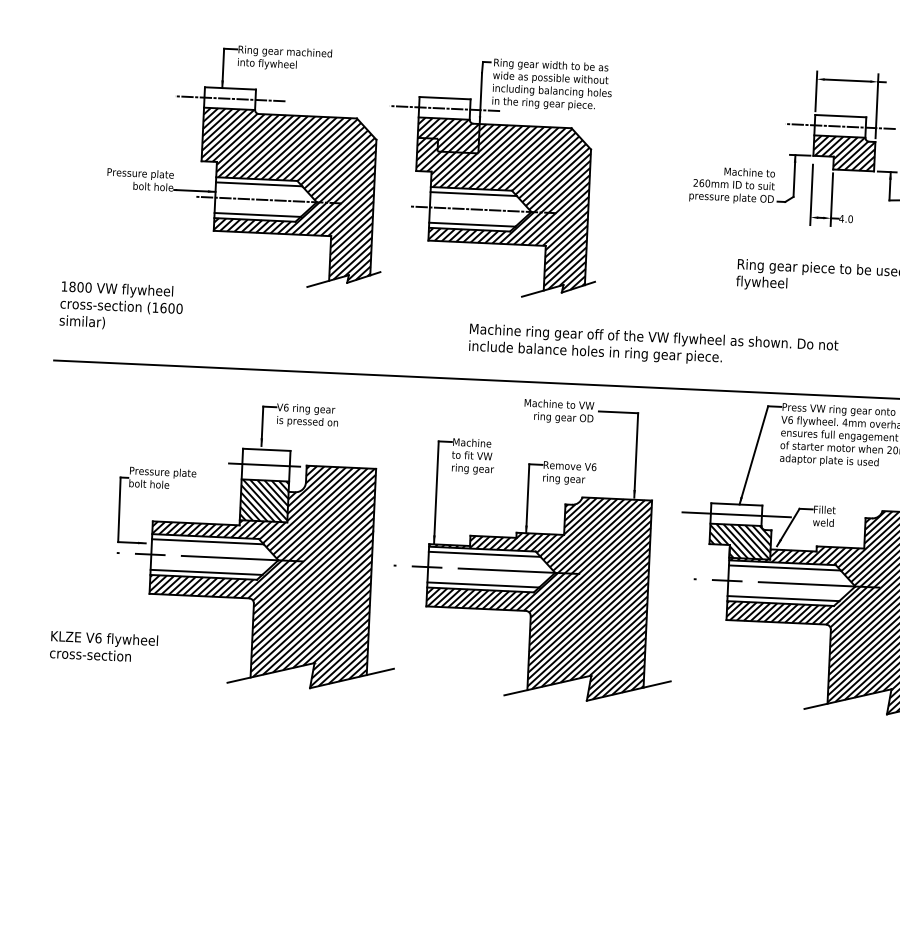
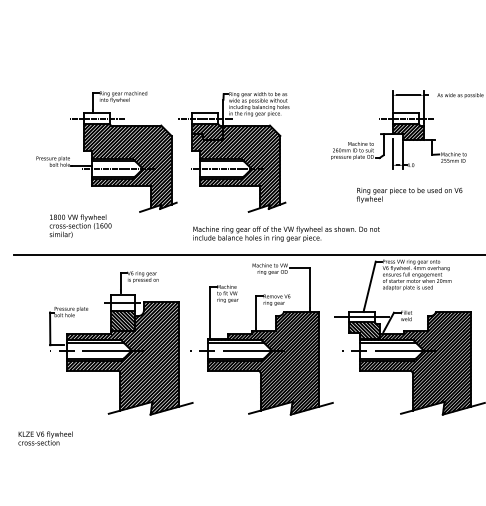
text: (121, 305) -> (80, 225), moved
text: (653, 345) -> (286, 233), moved
text: (103, 646) -> (45, 438), moved

